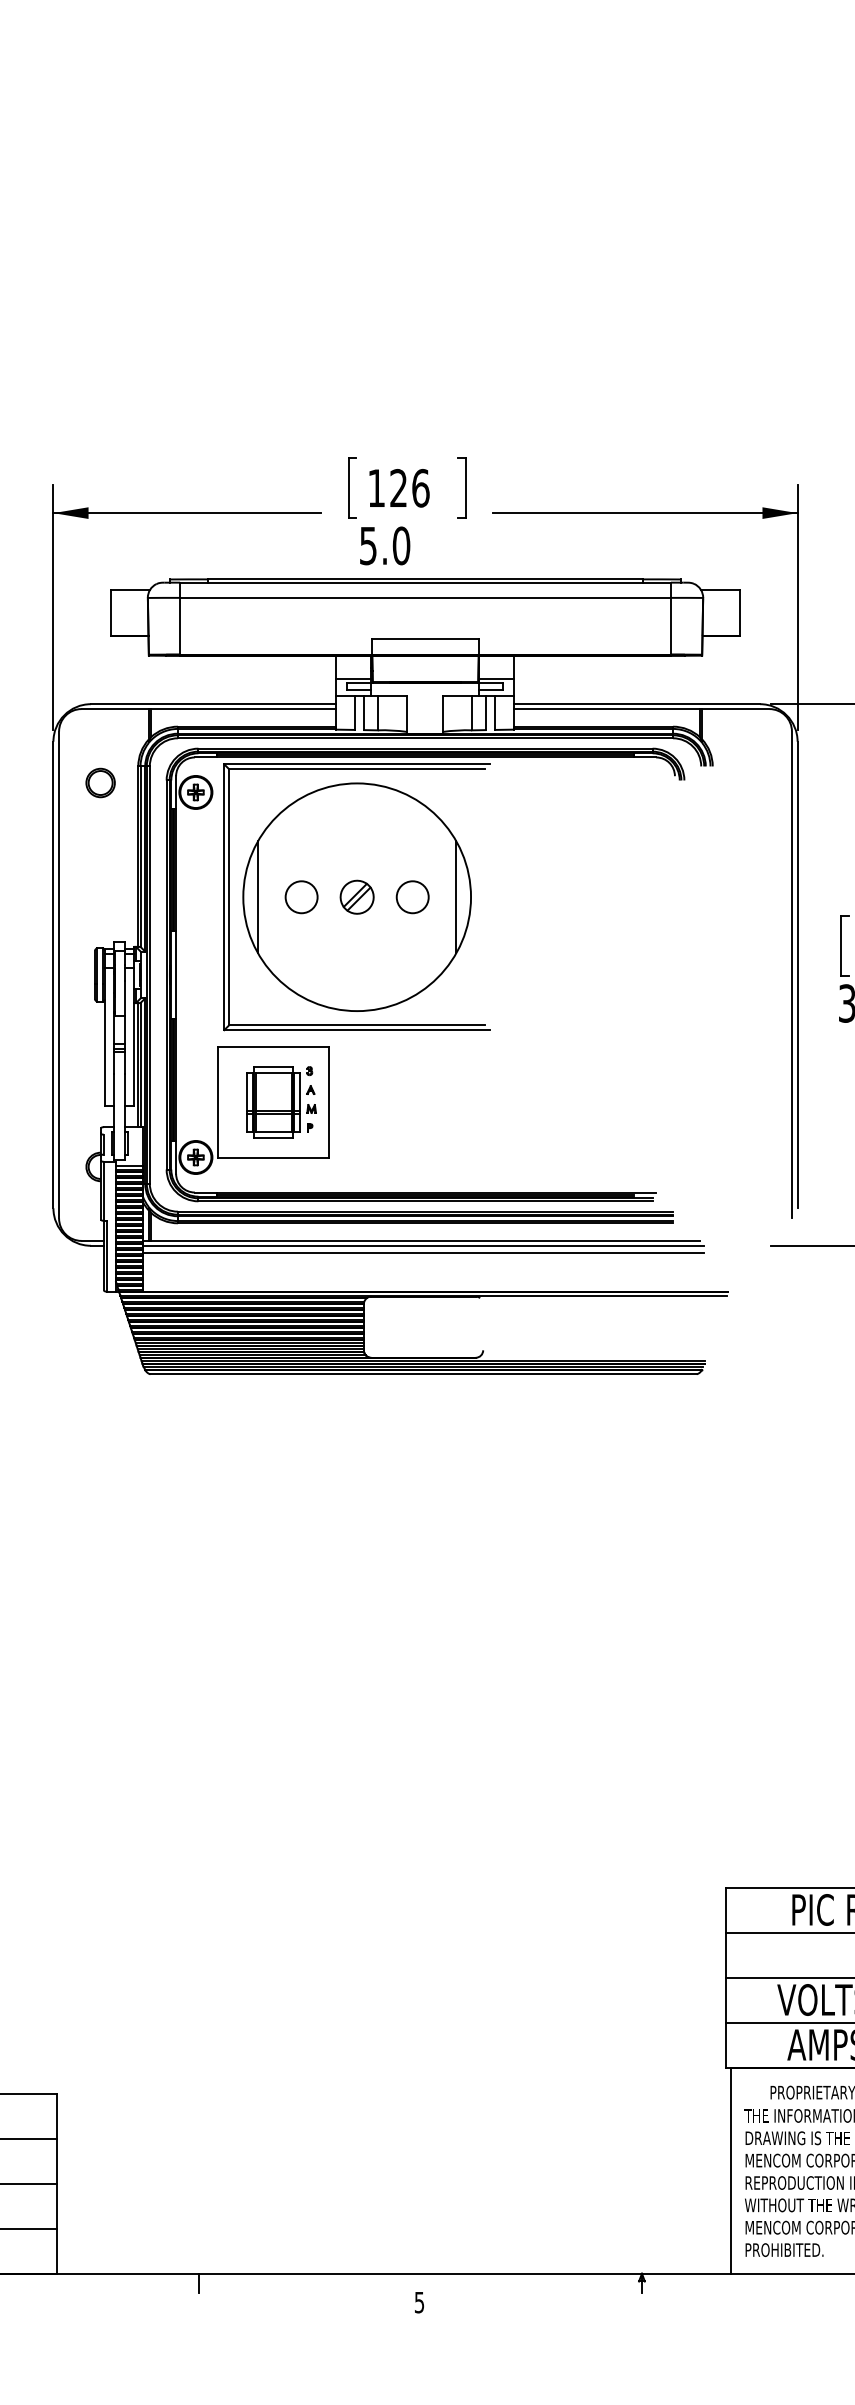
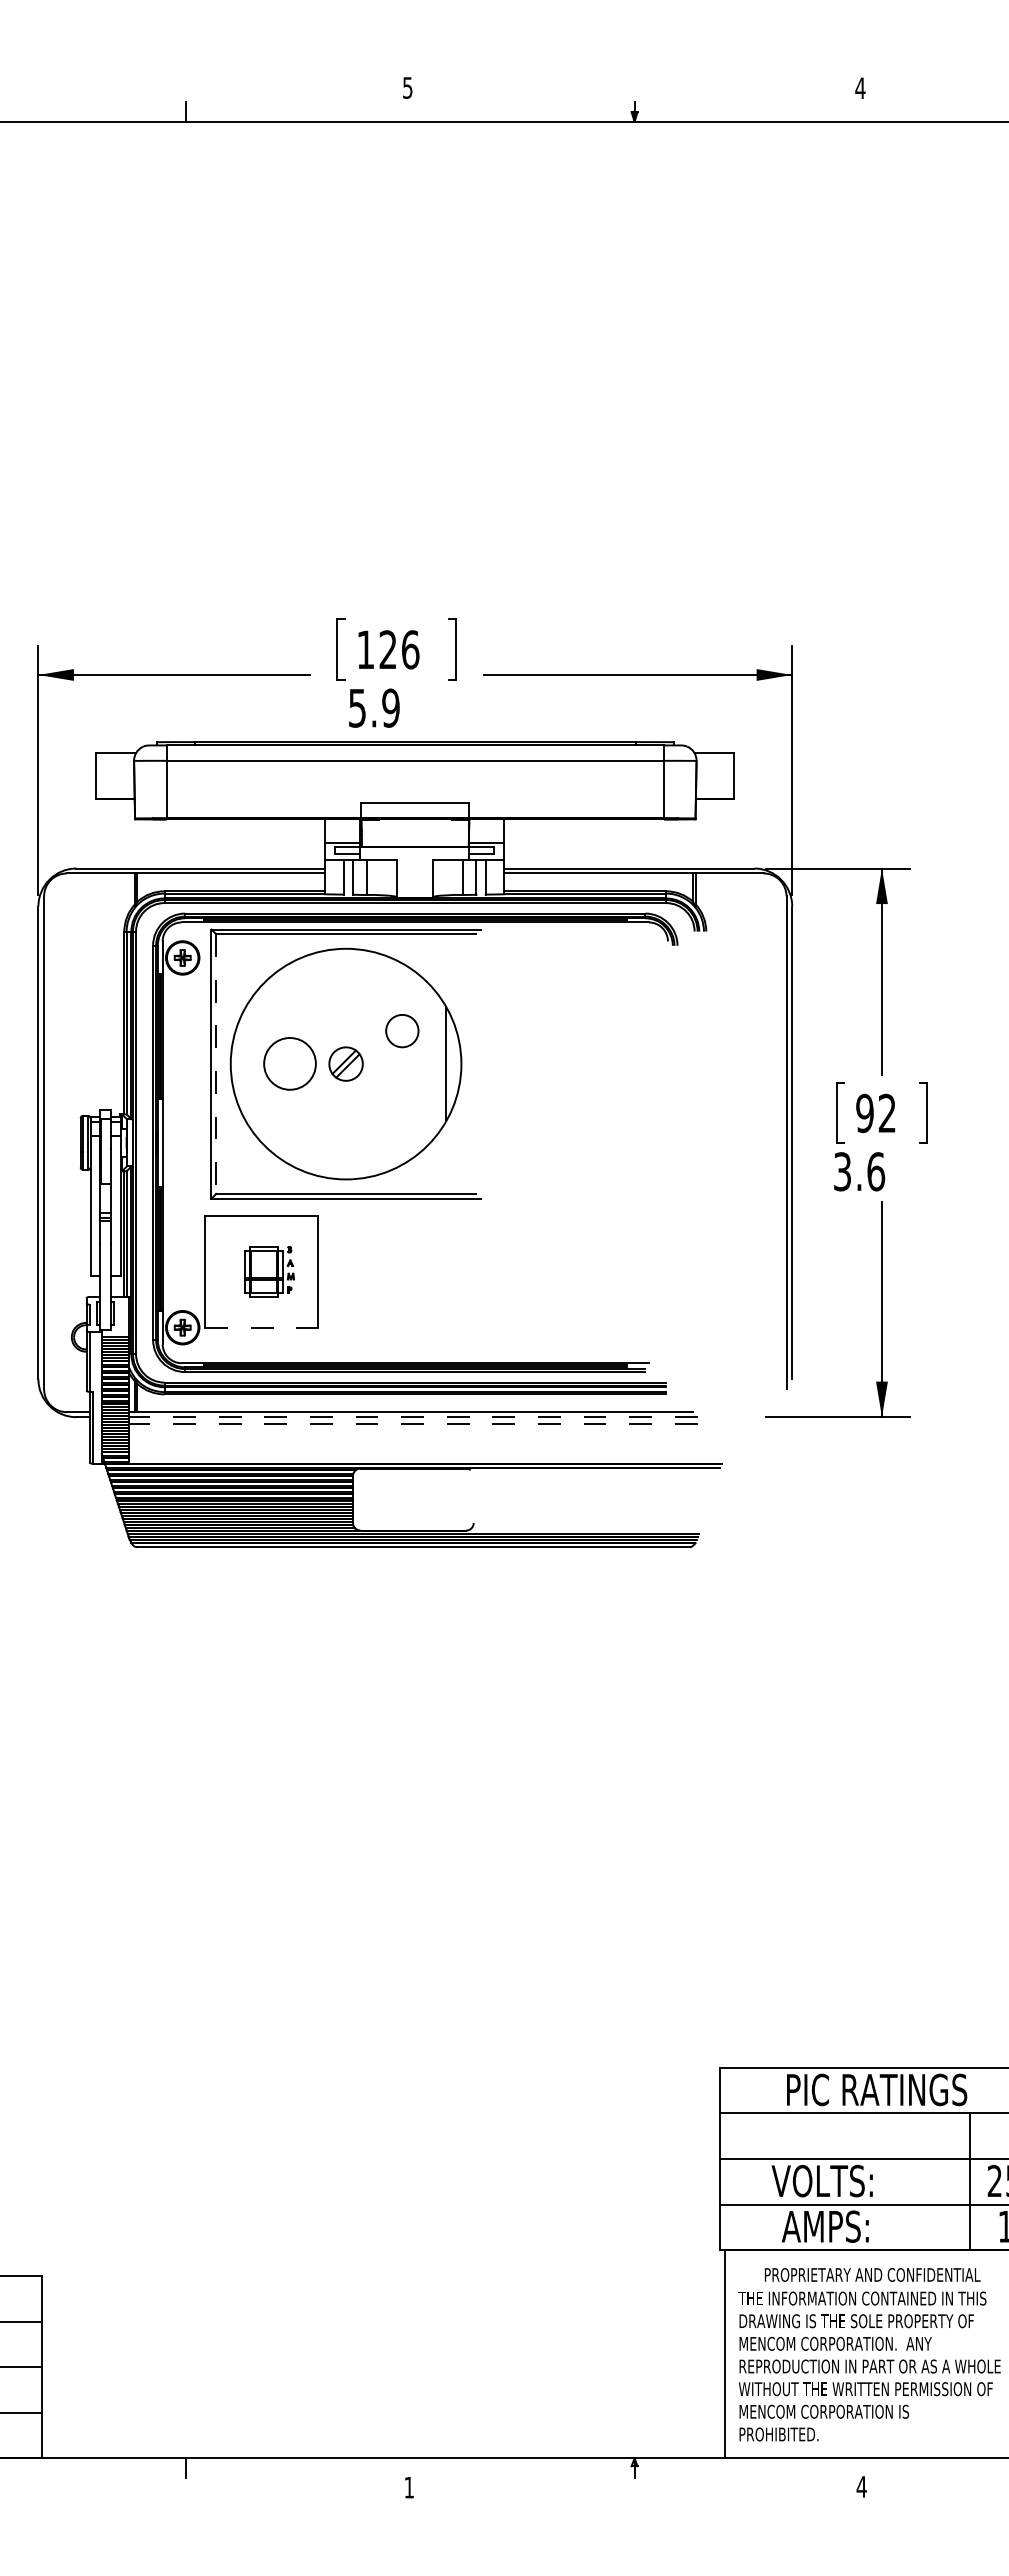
text: (401, 545) -> (390, 707), 5.0 -> 5.9
part: (99, 783) -> (85, 948), removed
line: (257, 896) -> (245, 1063), removed
line: (229, 897) -> (216, 1064), solid -> dashed
circle: (301, 897) -> (289, 1064), size x1.6
circle: (412, 897) -> (402, 1031), moved
part: (281, 1102) -> (269, 1271), size x0.7
line: (273, 1158) -> (261, 1328), solid -> dashed
line: (422, 1246) -> (412, 1417), solid -> dashed
line: (422, 1252) -> (412, 1423), solid -> dashed
text: (418, 2302) -> (408, 2487), 5 -> 1

